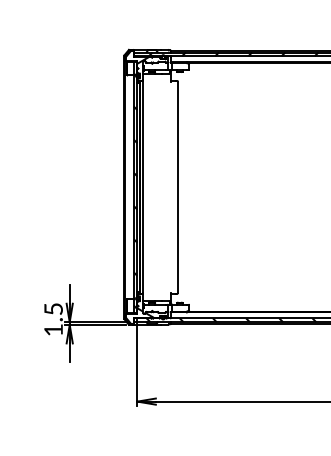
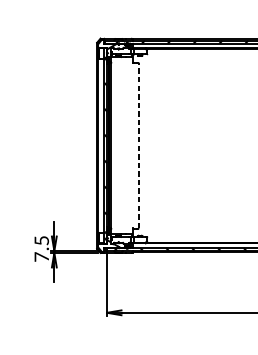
line: (178, 187) -> (139, 145), solid -> dashed
text: (53, 329) -> (41, 256), 1.5 -> 7.5

